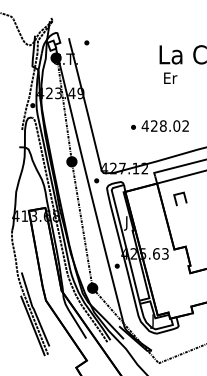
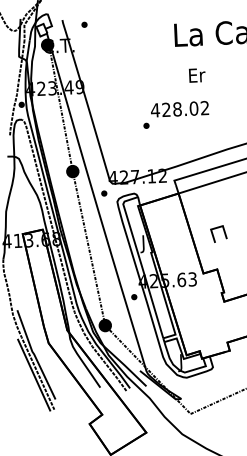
text: (170, 77) -> (197, 74), moved
text: (164, 125) -> (178, 108), moved
line: (180, 194) -> (218, 228), moved

